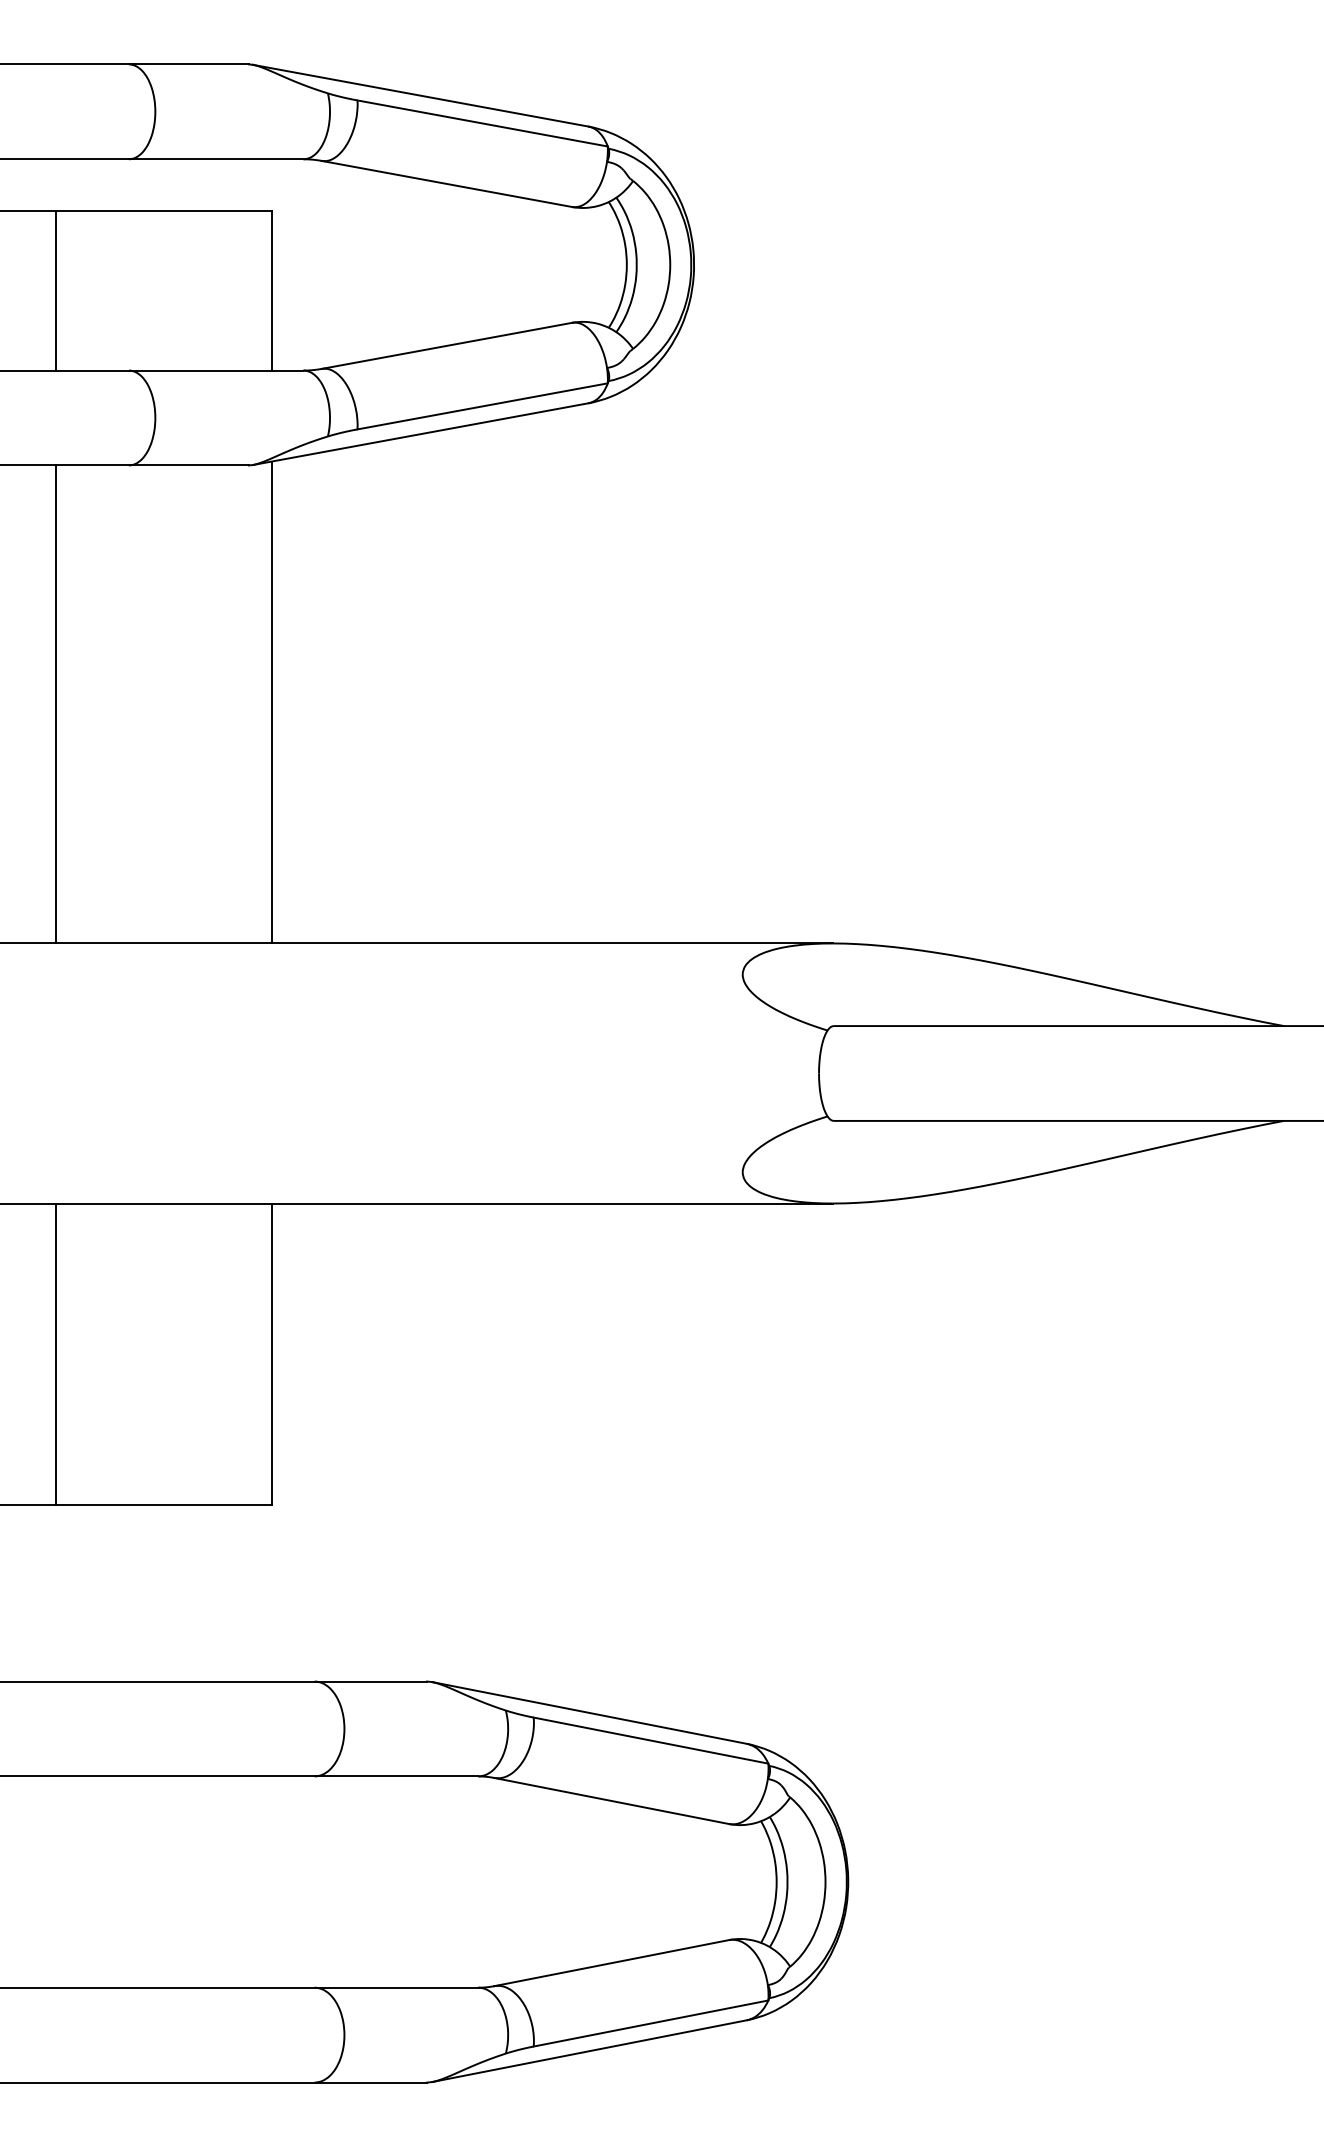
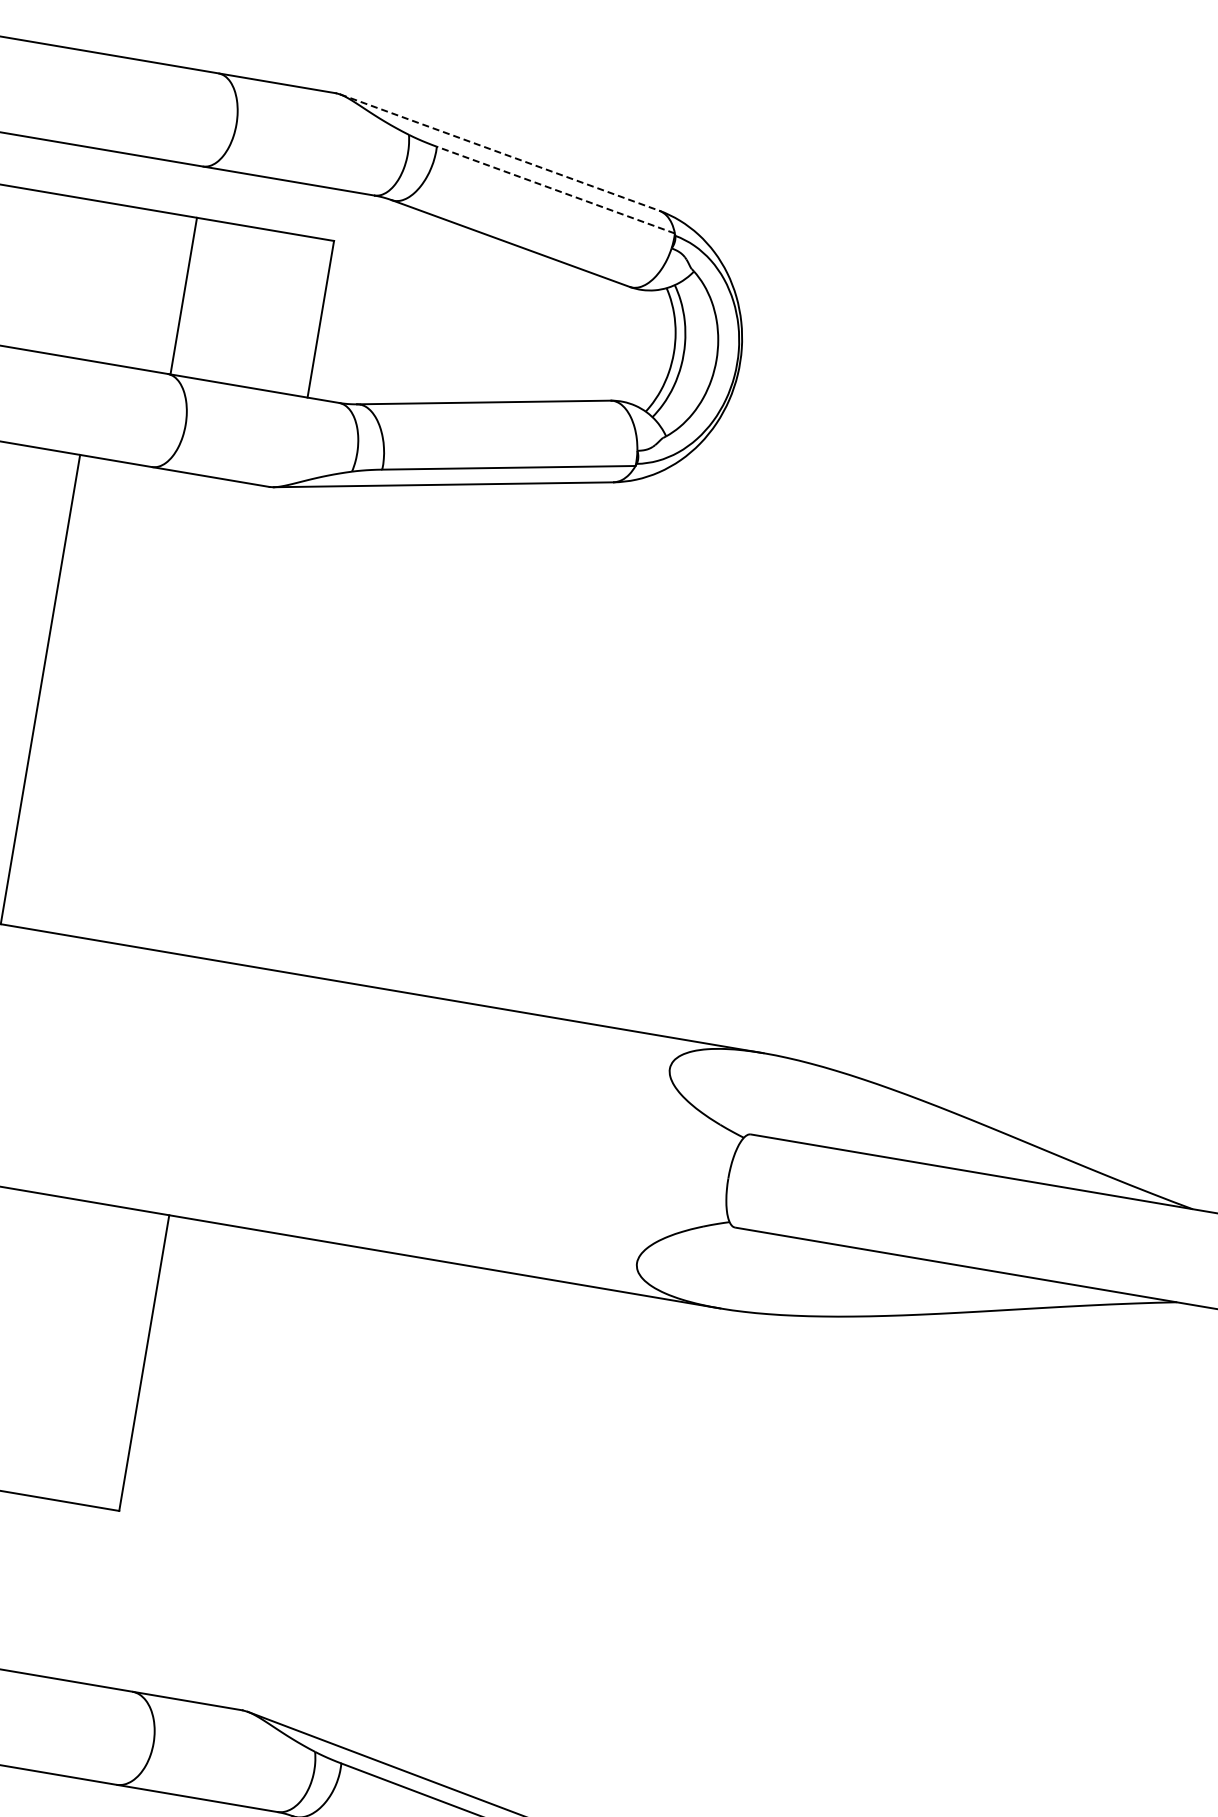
line: (420, 95) -> (499, 152), solid -> dashed
line: (482, 123) -> (555, 190), solid -> dashed
line: (55, 290) -> (183, 295), moved
line: (271, 702) -> (252, 723), removed

